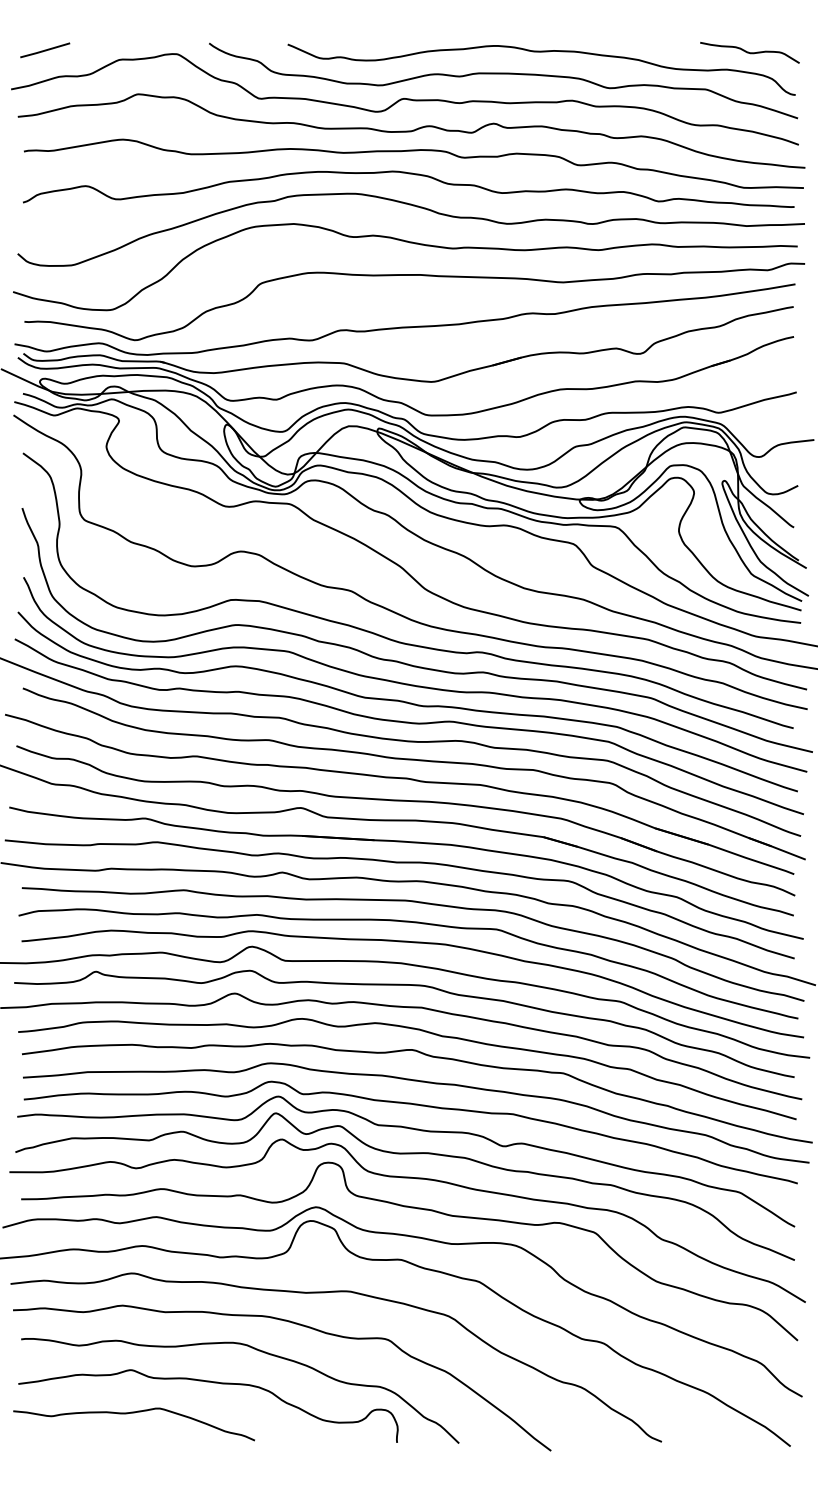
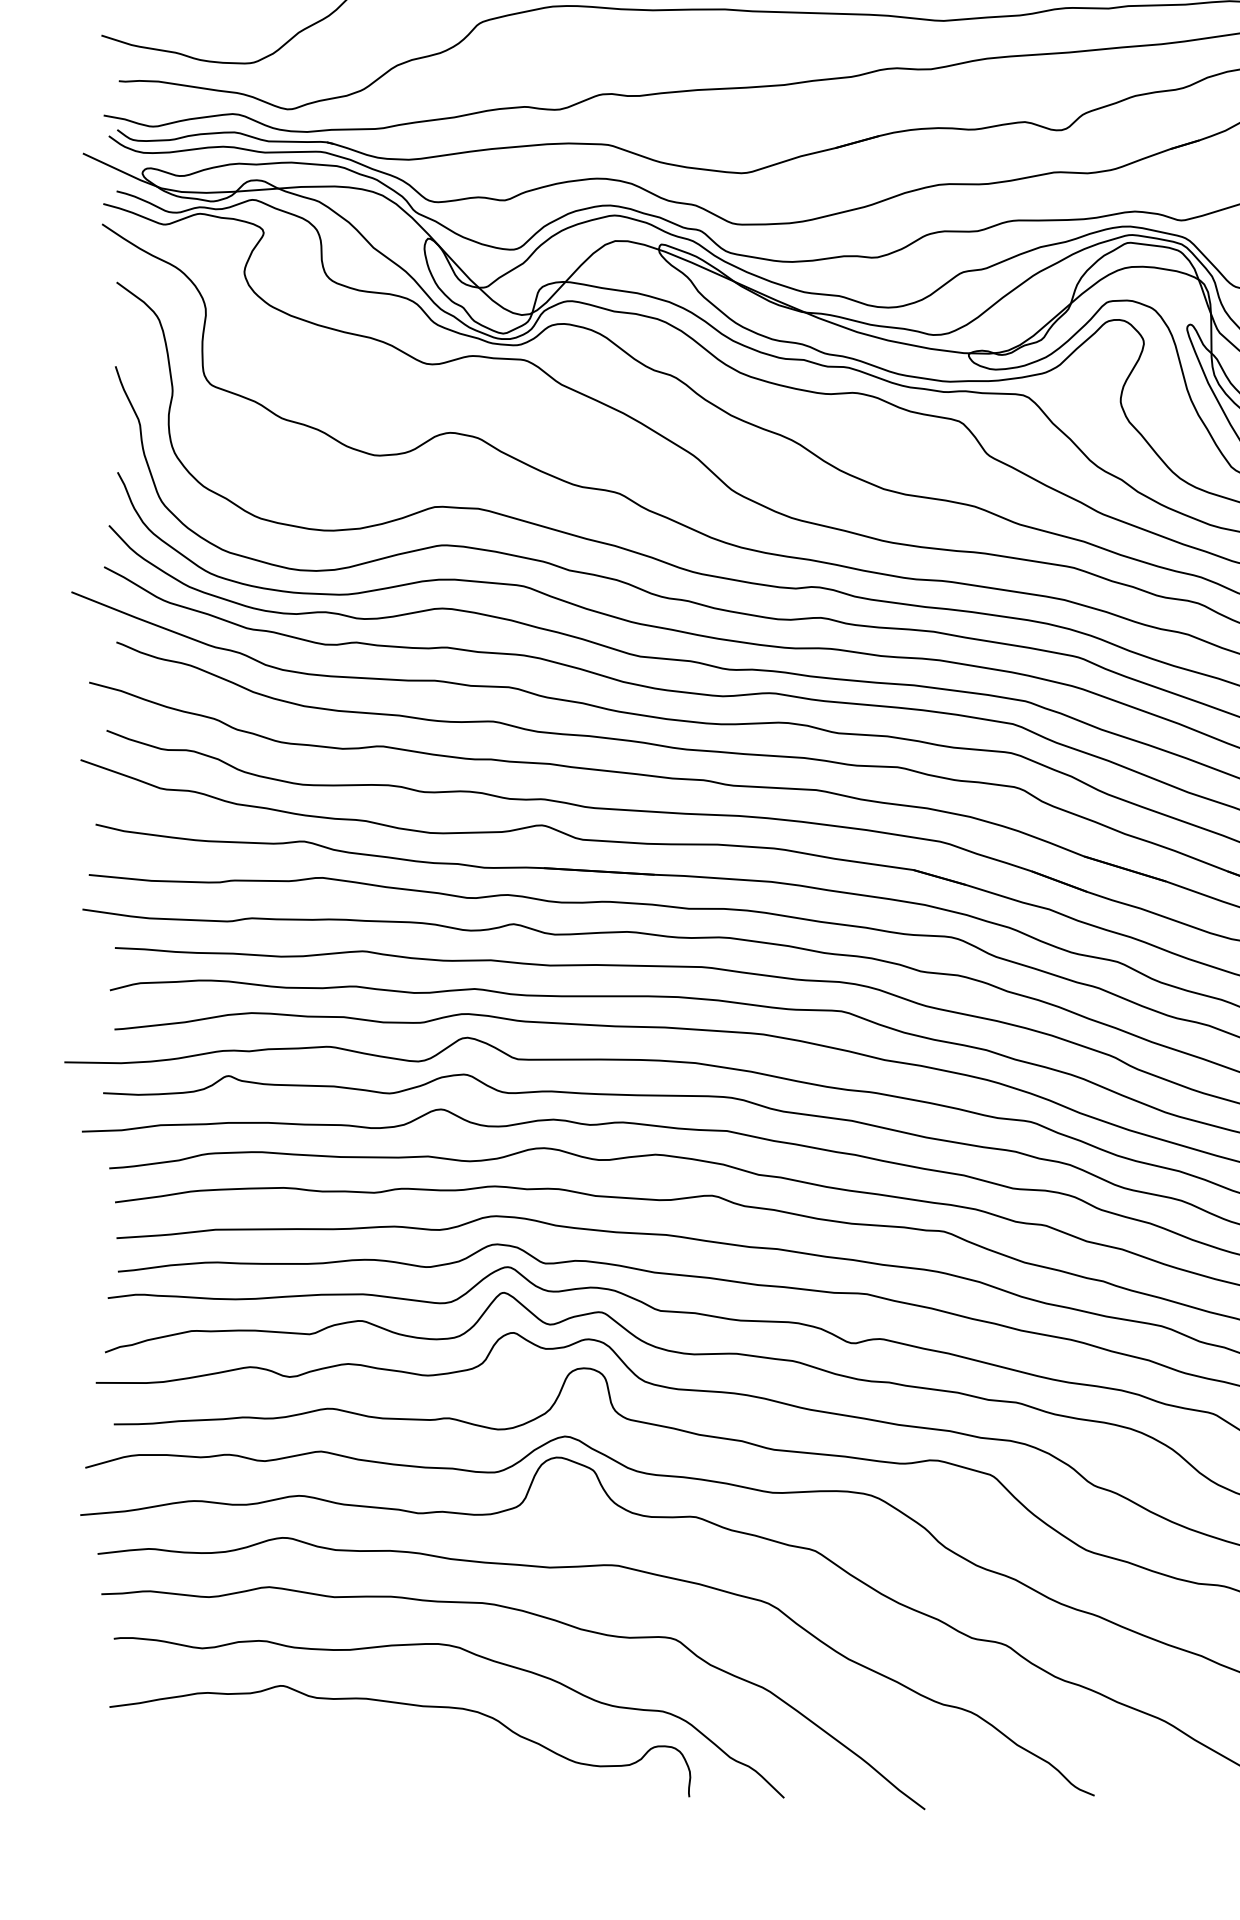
curve: (133, 1413) -> (285, 1752), removed

